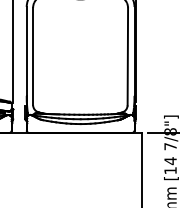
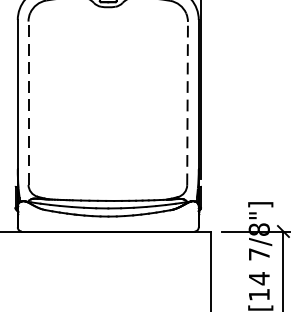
line: (33, 56) -> (29, 103), solid -> dashed
line: (127, 56) -> (187, 103), solid -> dashed

